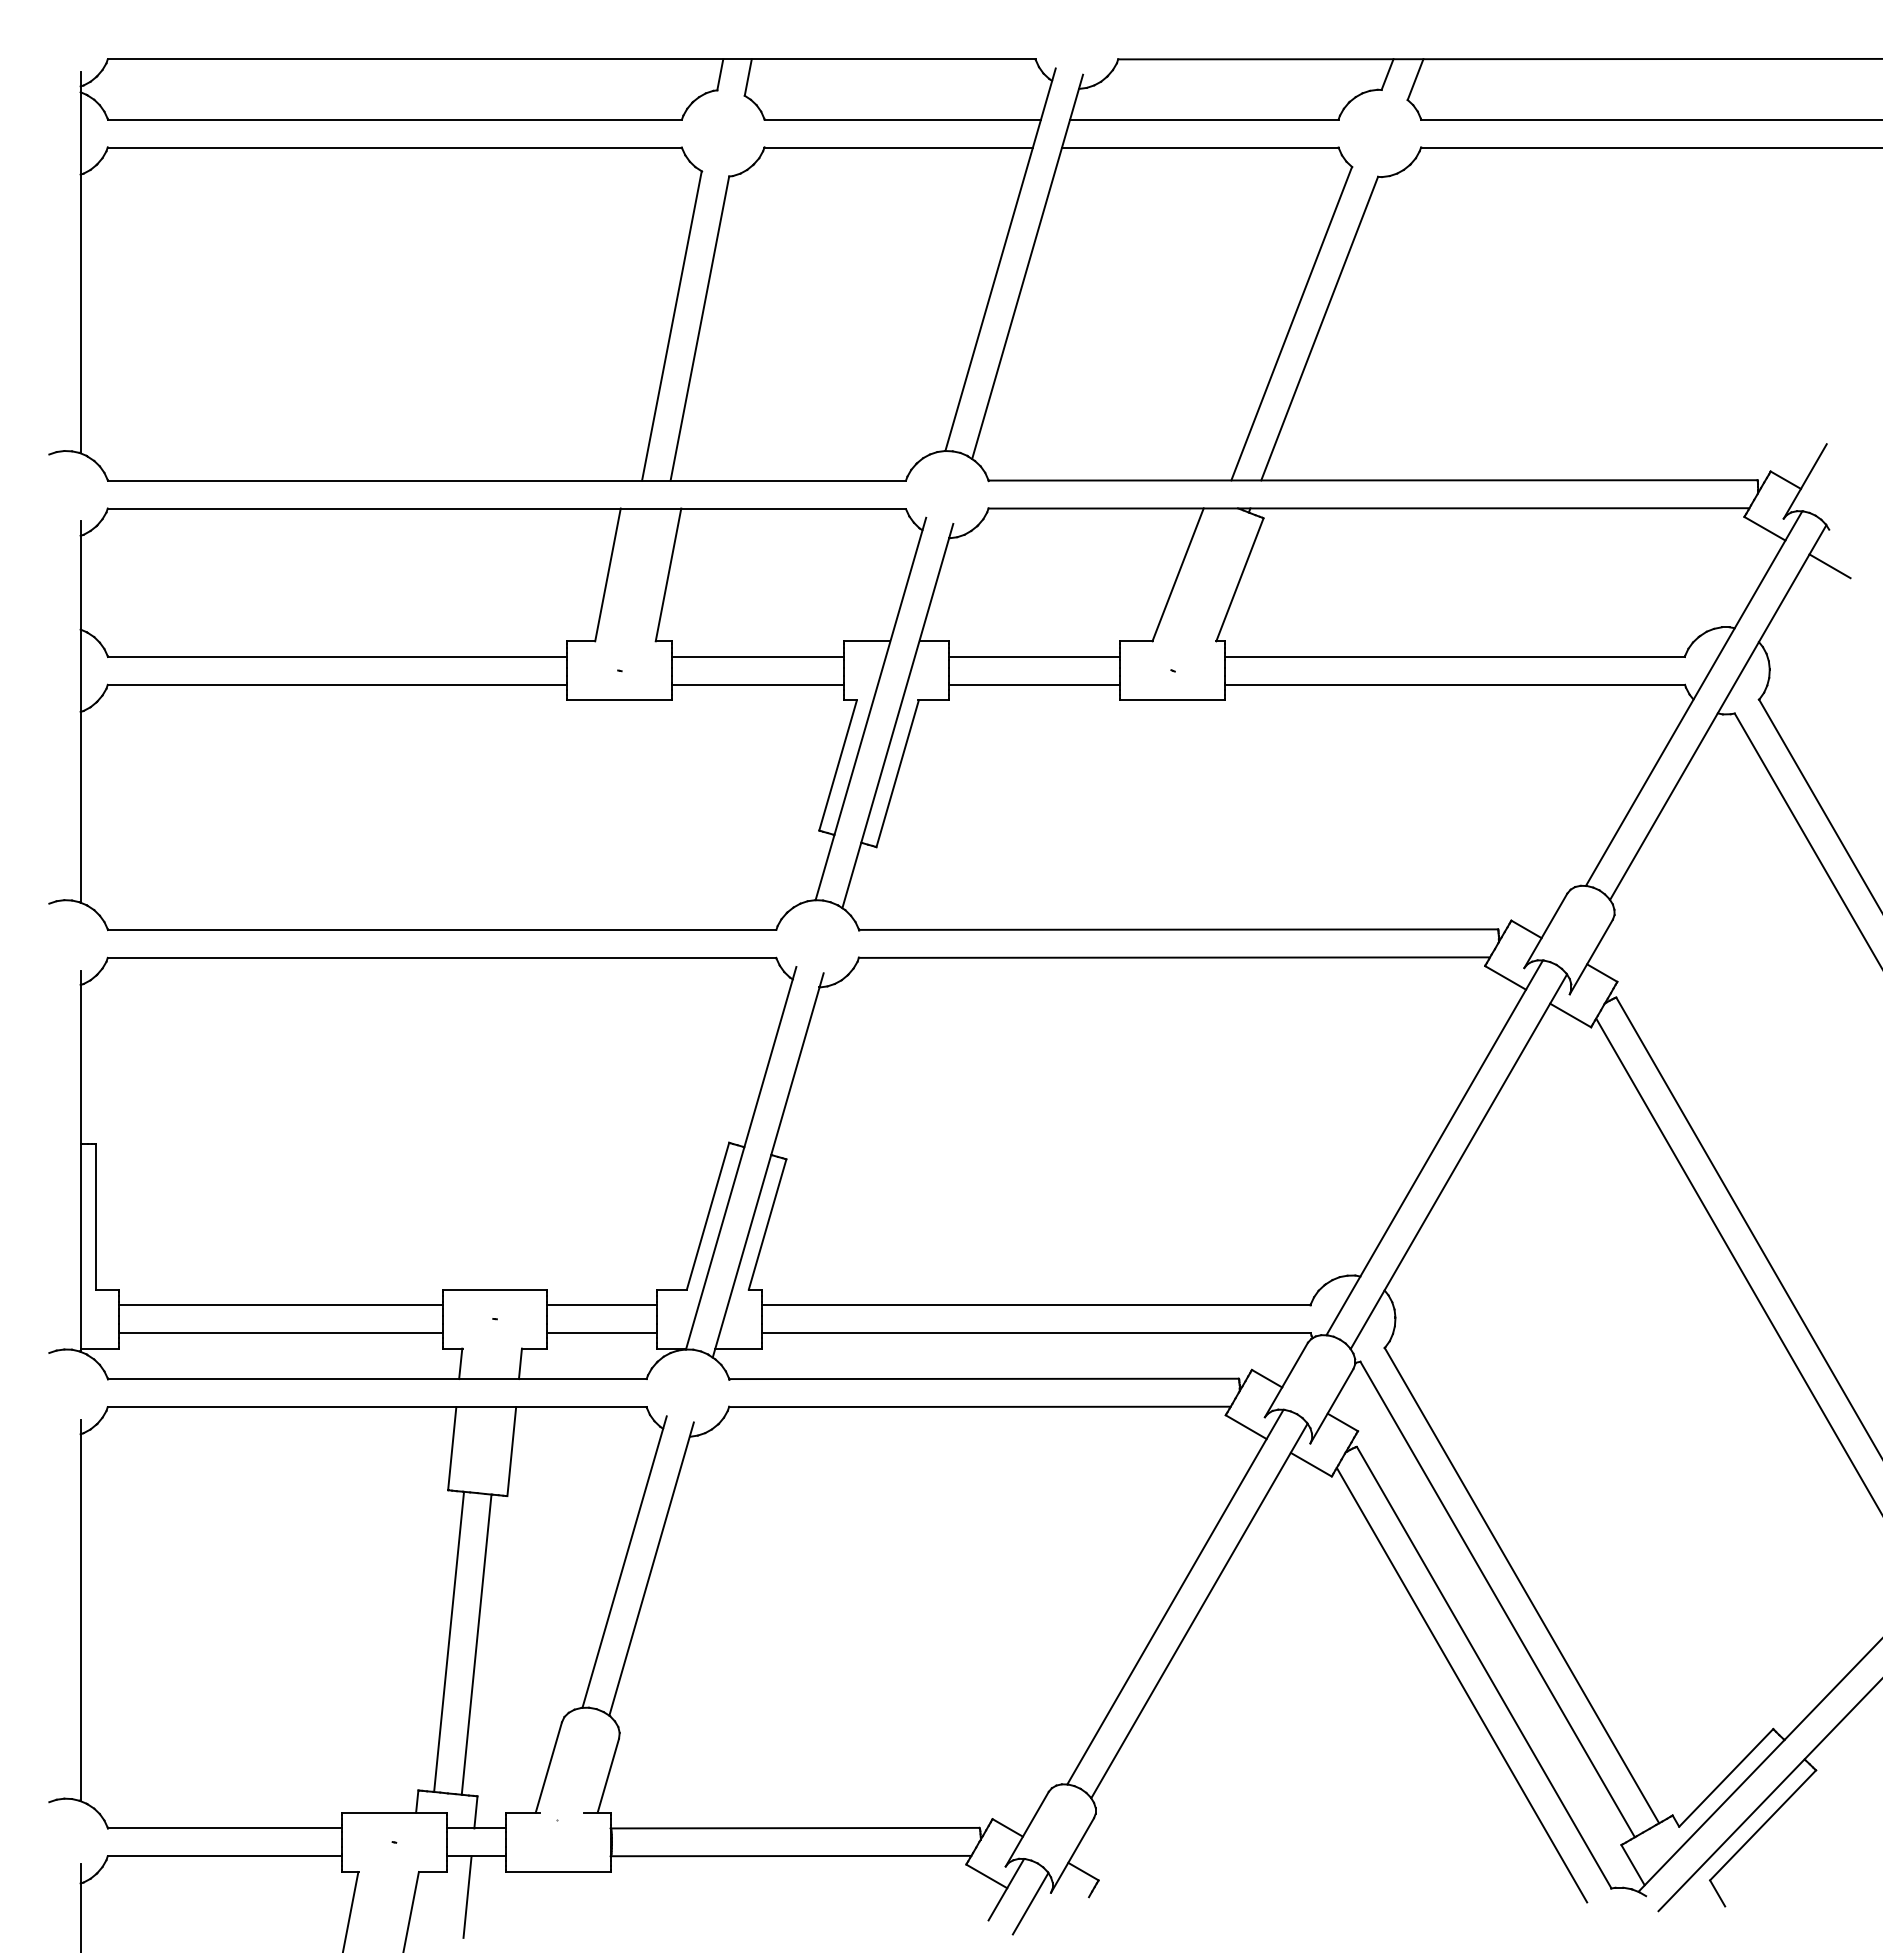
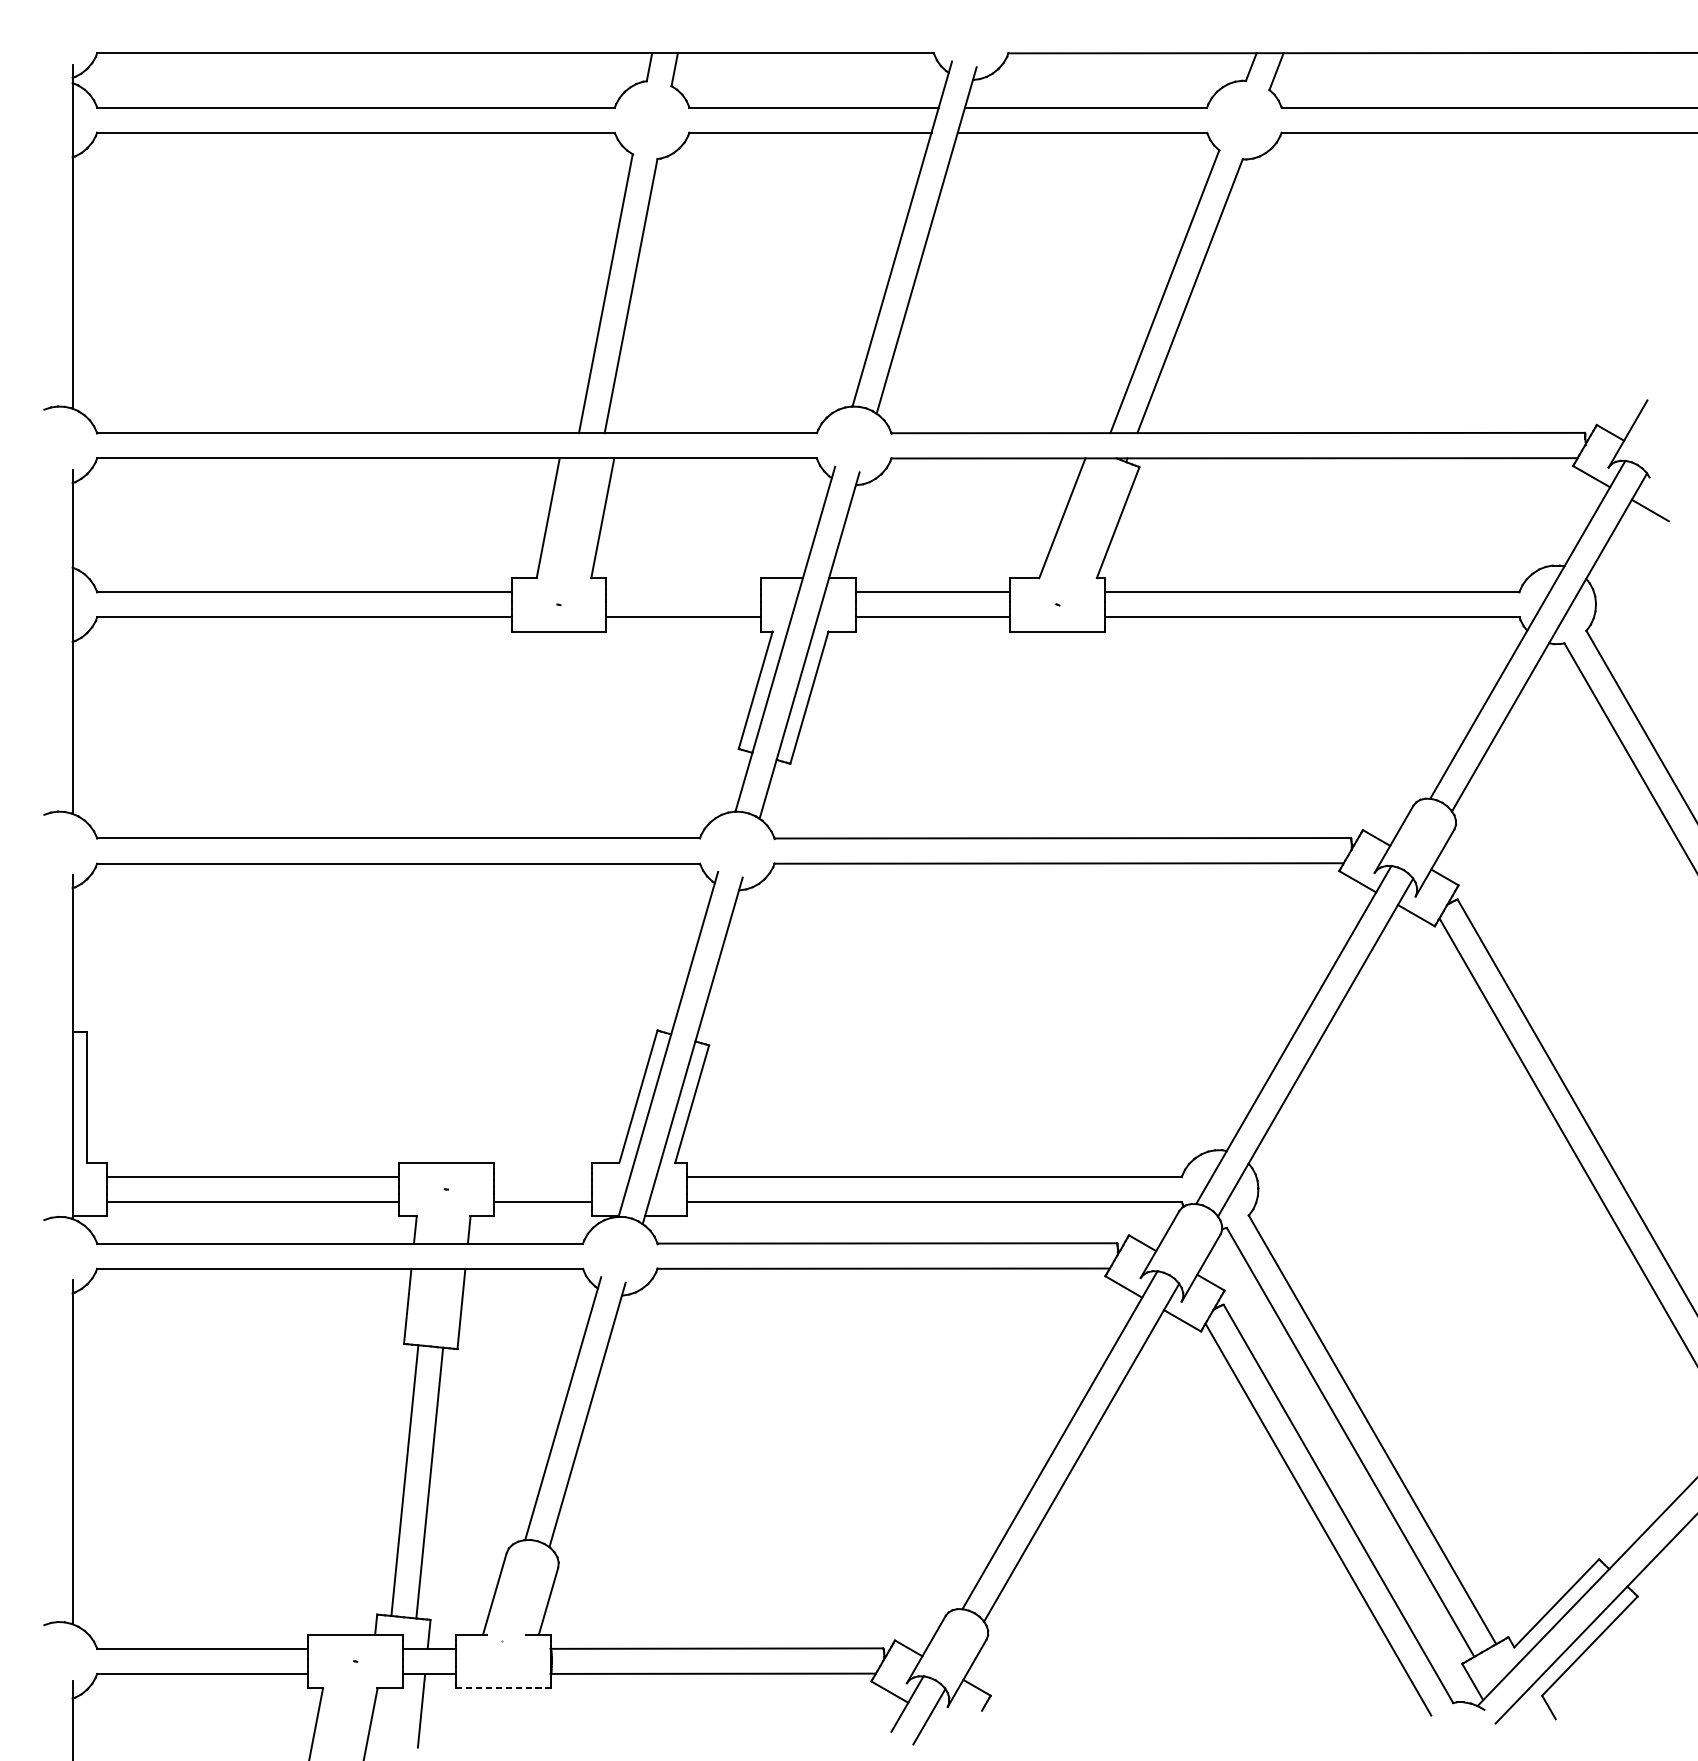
line: (757, 656) -> (683, 591), removed
line: (601, 1305) -> (542, 1177), removed
line: (558, 1871) -> (503, 1687), solid -> dashed

